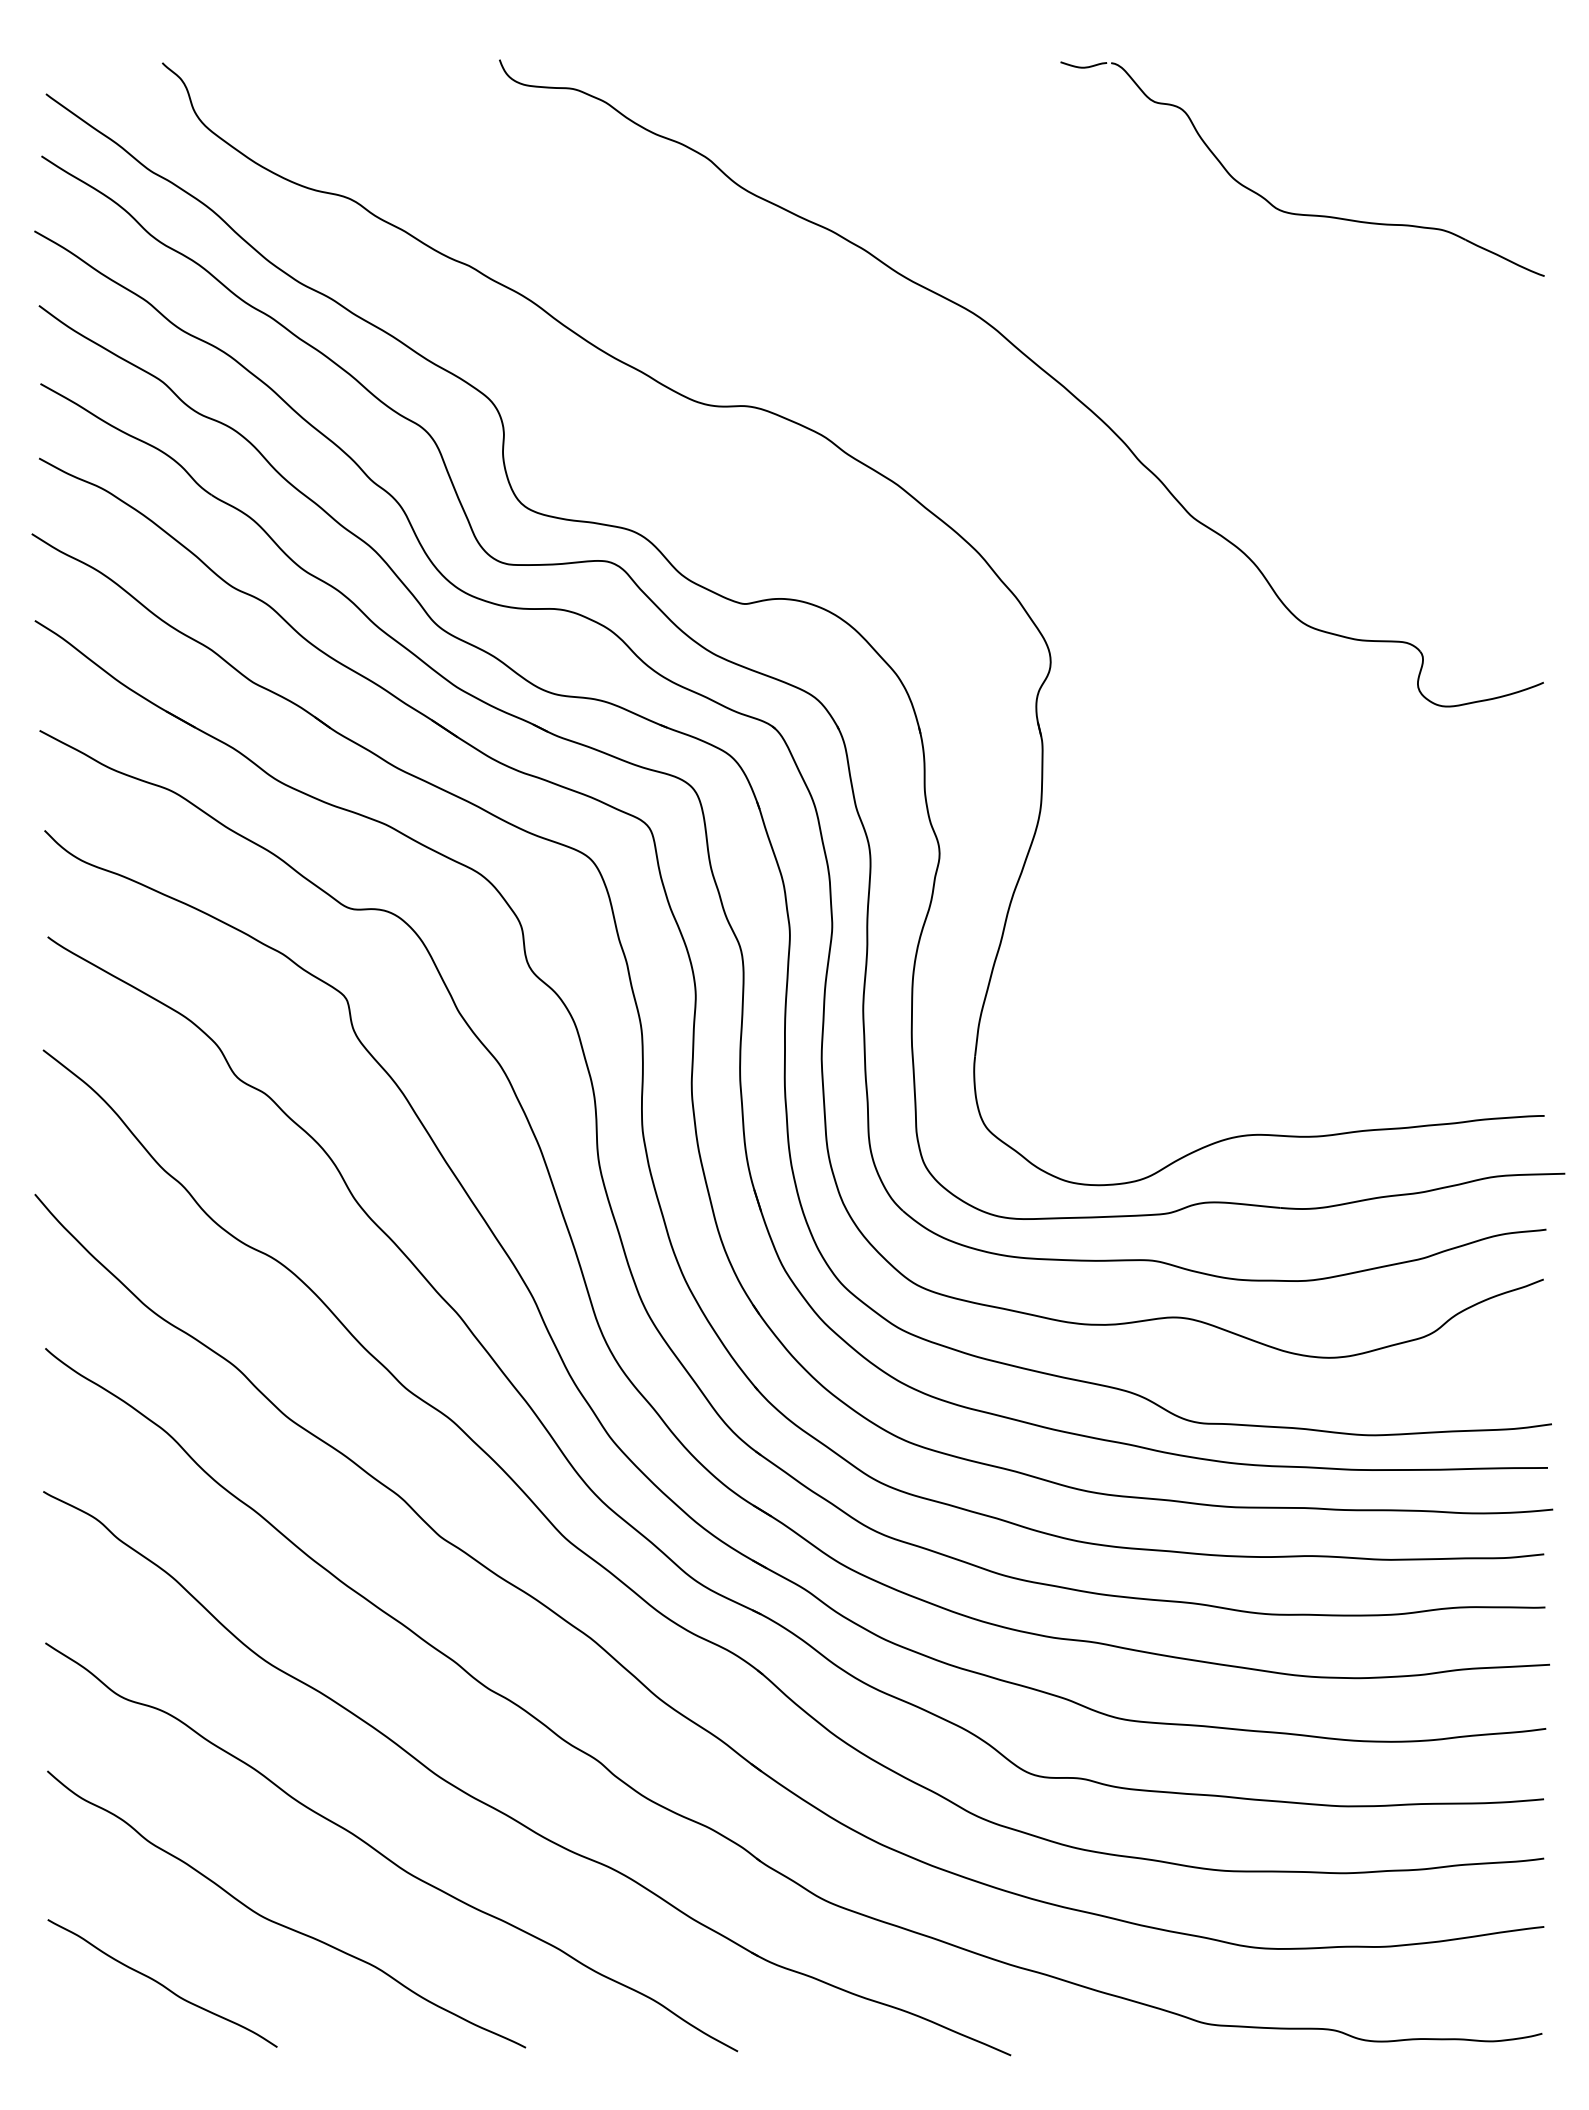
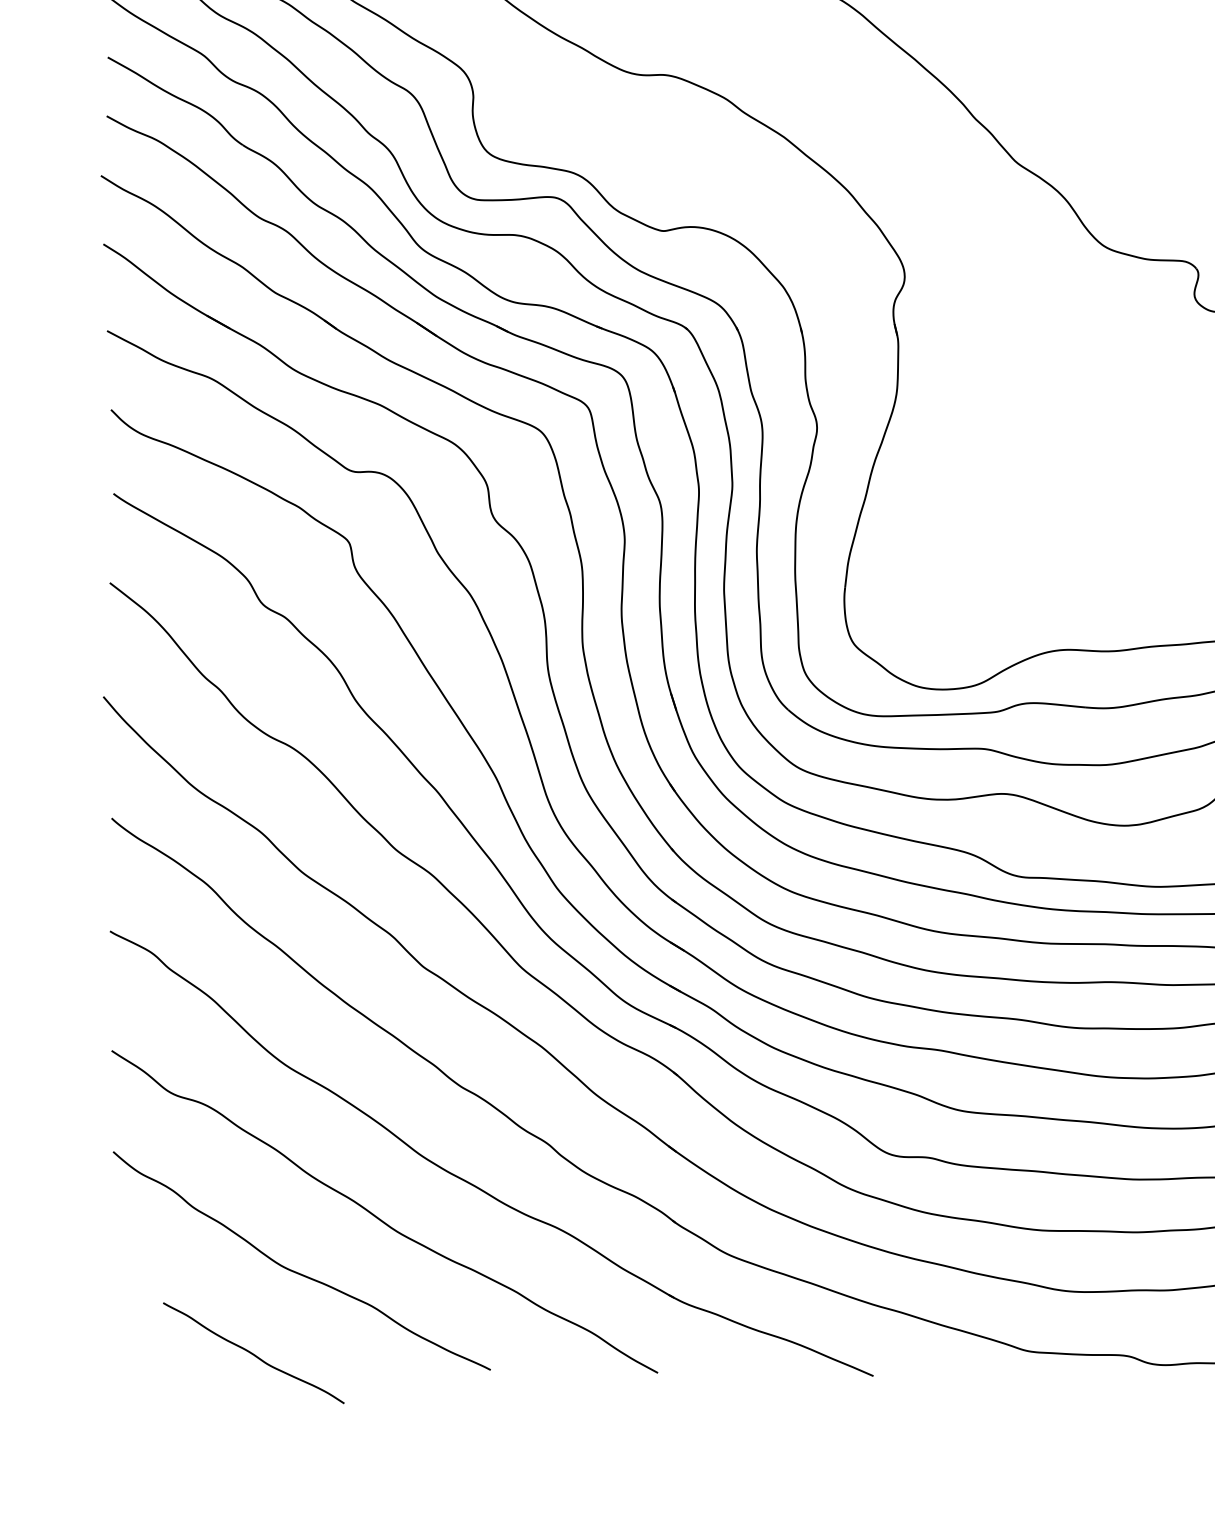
curve: (161, 1983) -> (252, 1353), moved

